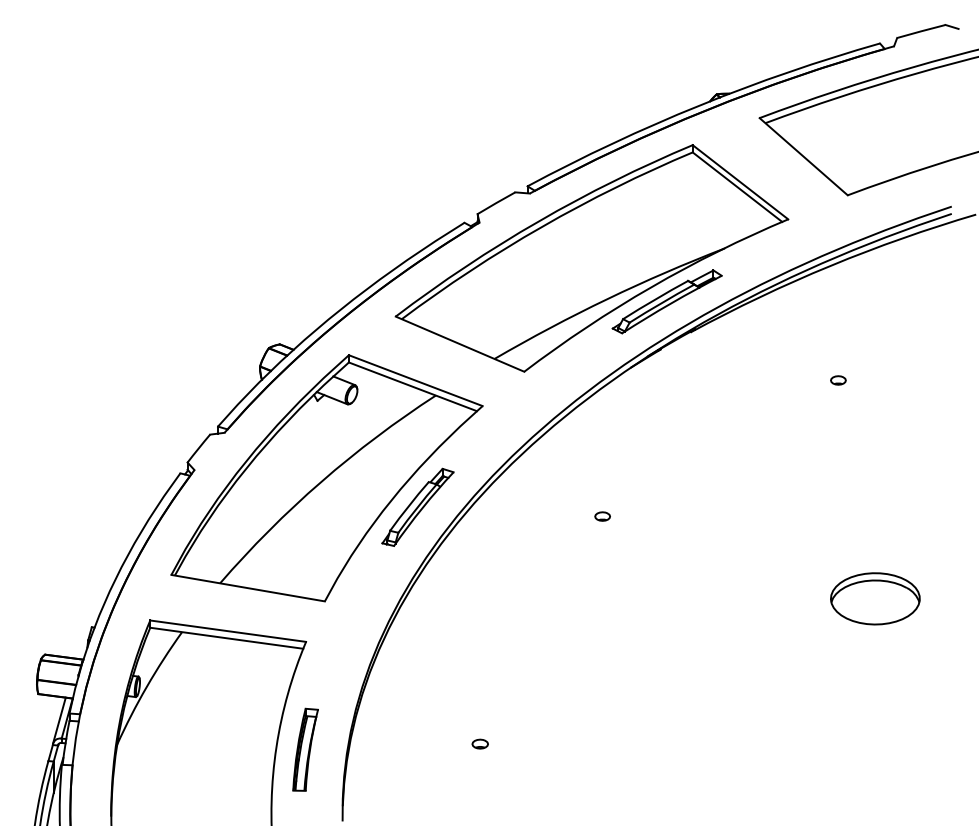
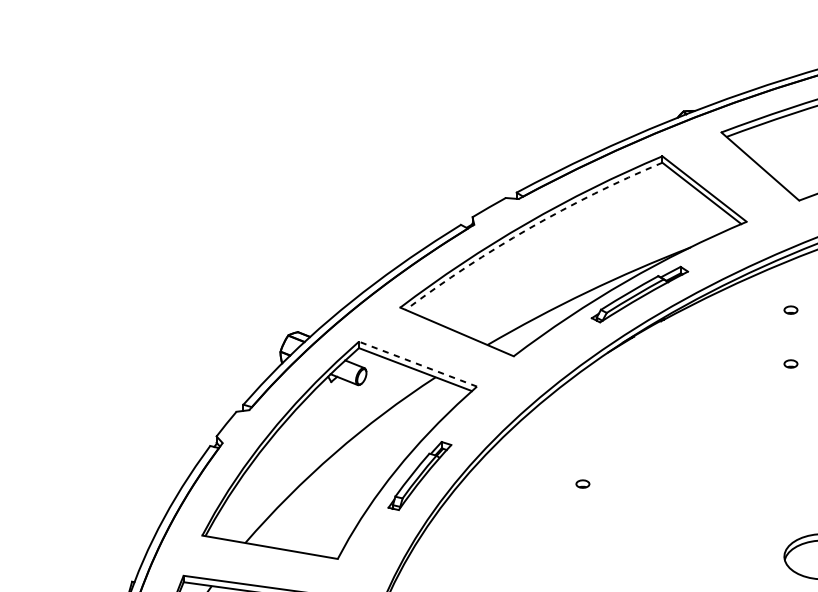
arc: (542, 226) -> (529, 228), solid -> dashed
part: (838, 319) -> (791, 310), added
line: (415, 380) -> (417, 364), solid -> dashed

